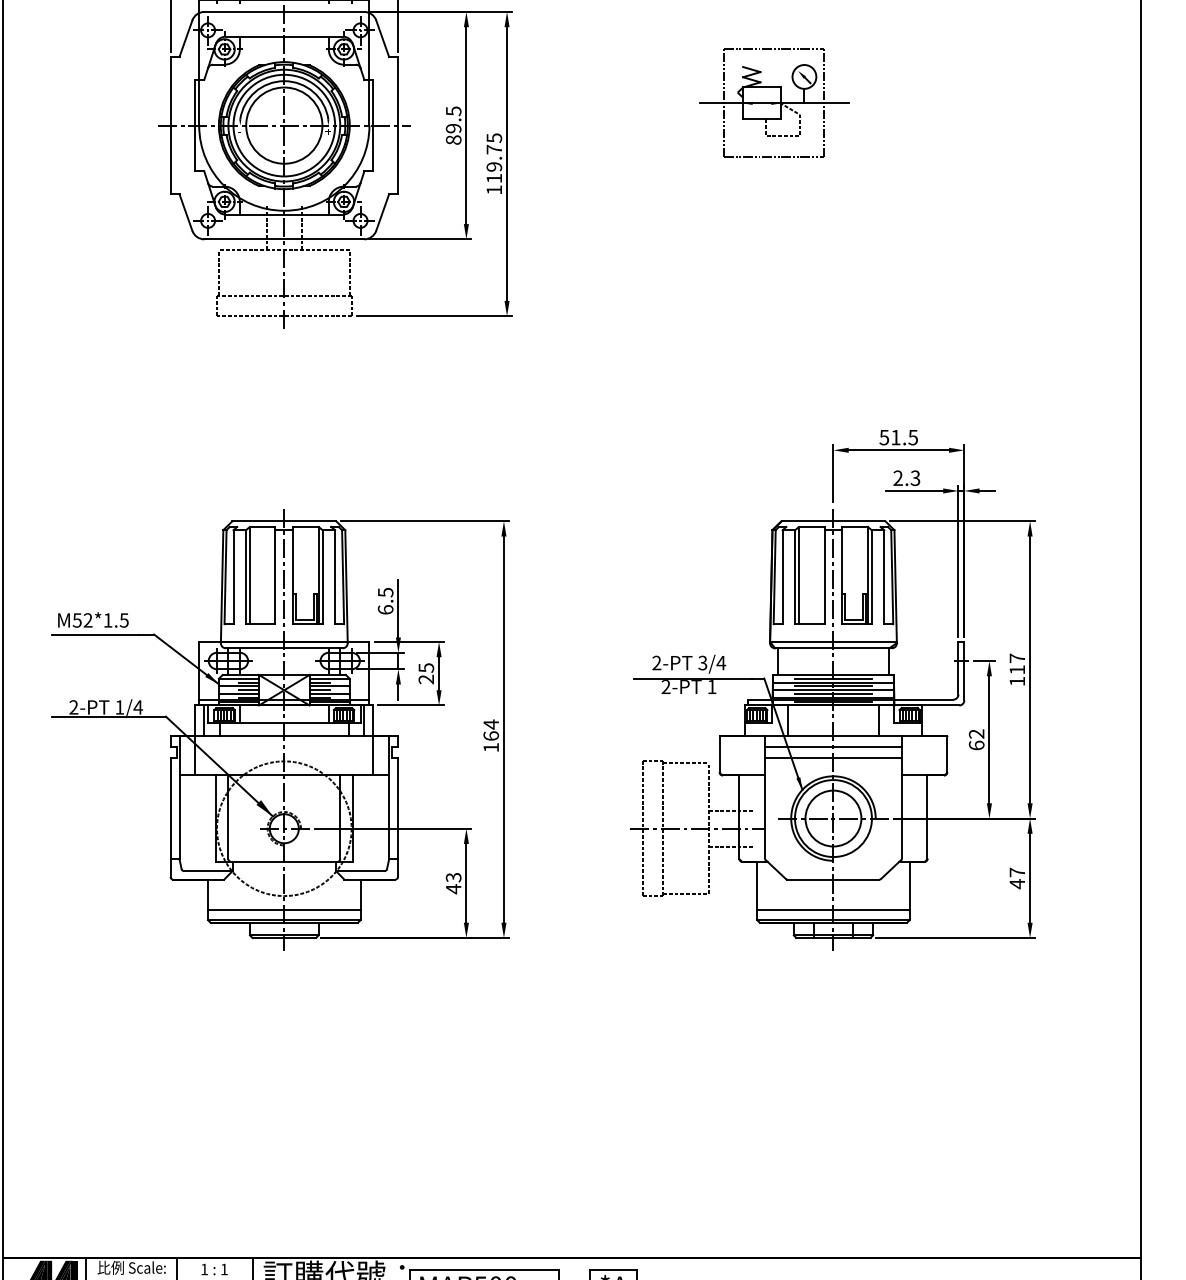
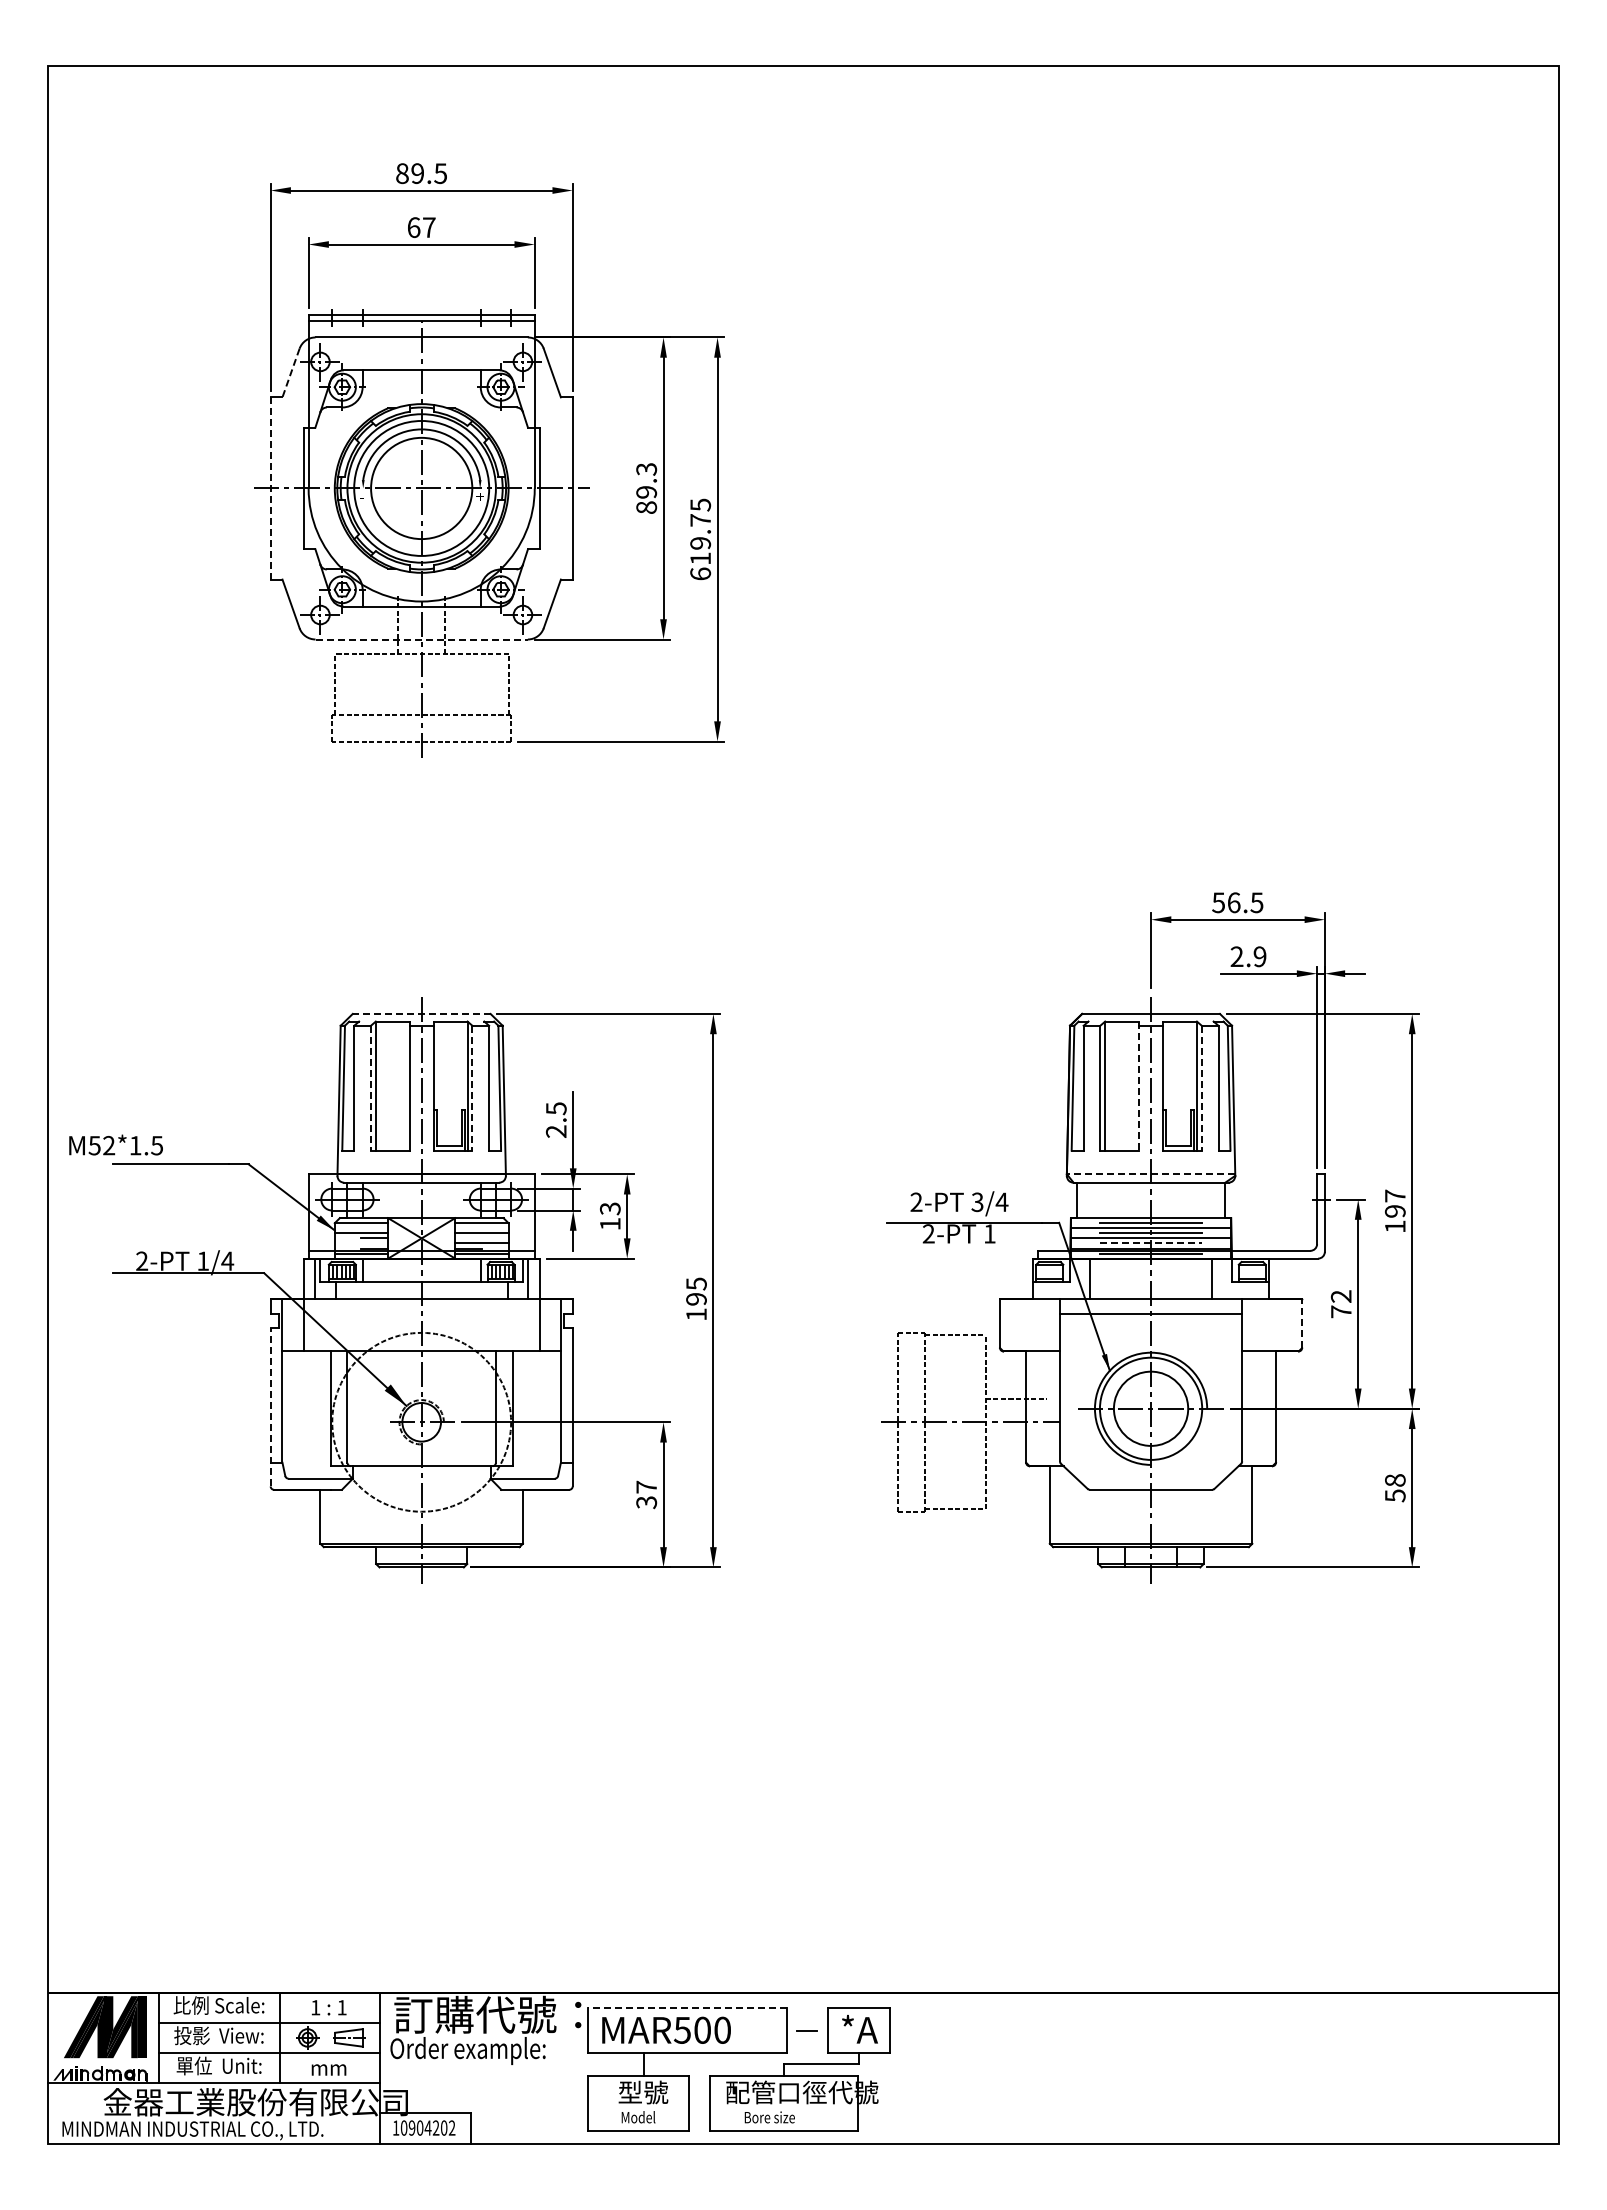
line: (186, 39) -> (291, 373), solid -> dashed
part: (774, 103) -> (1072, 458), removed
text: (453, 111) -> (646, 469), 89.5 -> 89.3
line: (170, 124) -> (270, 487), solid -> dashed
text: (494, 189) -> (700, 573), 119.75 -> 619.75
line: (284, 239) -> (422, 639), solid -> dashed
text: (896, 437) -> (1234, 902), 51.5 -> 56.5
text: (915, 478) -> (1259, 956), 2.3 -> 2.9
line: (284, 520) -> (421, 1013), solid -> dashed
line: (824, 575) -> (1139, 1086), solid -> dashed
line: (245, 577) -> (370, 1088), solid -> dashed
line: (322, 577) -> (472, 1088), solid -> dashed
line: (871, 577) -> (1201, 1088), solid -> dashed
text: (385, 609) -> (555, 1131), 6.5 -> 2.5
text: (92, 619) -> (115, 1144), moved
line: (833, 642) -> (1150, 1174), solid -> dashed
text: (1016, 670) -> (1394, 1211), 117 -> 197
text: (425, 673) -> (609, 1216), 25 -> 13
line: (248, 682) -> (374, 1228), removed
line: (319, 682) -> (468, 1228), removed
line: (319, 690) -> (468, 1238), removed
line: (239, 694) -> (361, 1243), removed
line: (833, 694) -> (1151, 1243), solid -> dashed
hatch: (757, 715) -> (1050, 1271), removed
hatch: (910, 715) -> (1253, 1271), removed
text: (491, 730) -> (696, 1291), 164 -> 195
text: (976, 745) -> (1340, 1311), 62 -> 72
line: (947, 754) -> (1302, 1323), solid -> dashed
line: (833, 757) -> (1150, 1327), removed
line: (170, 816) -> (270, 1406), solid -> dashed
line: (731, 846) -> (1015, 1445), removed
text: (1017, 878) -> (1395, 1488), 47 -> 58
text: (453, 883) -> (646, 1494), 43 -> 37
line: (284, 910) -> (421, 1530), removed
line: (833, 910) -> (1150, 1530), removed
line: (484, 1269) -> (687, 2007), solid -> dashed

